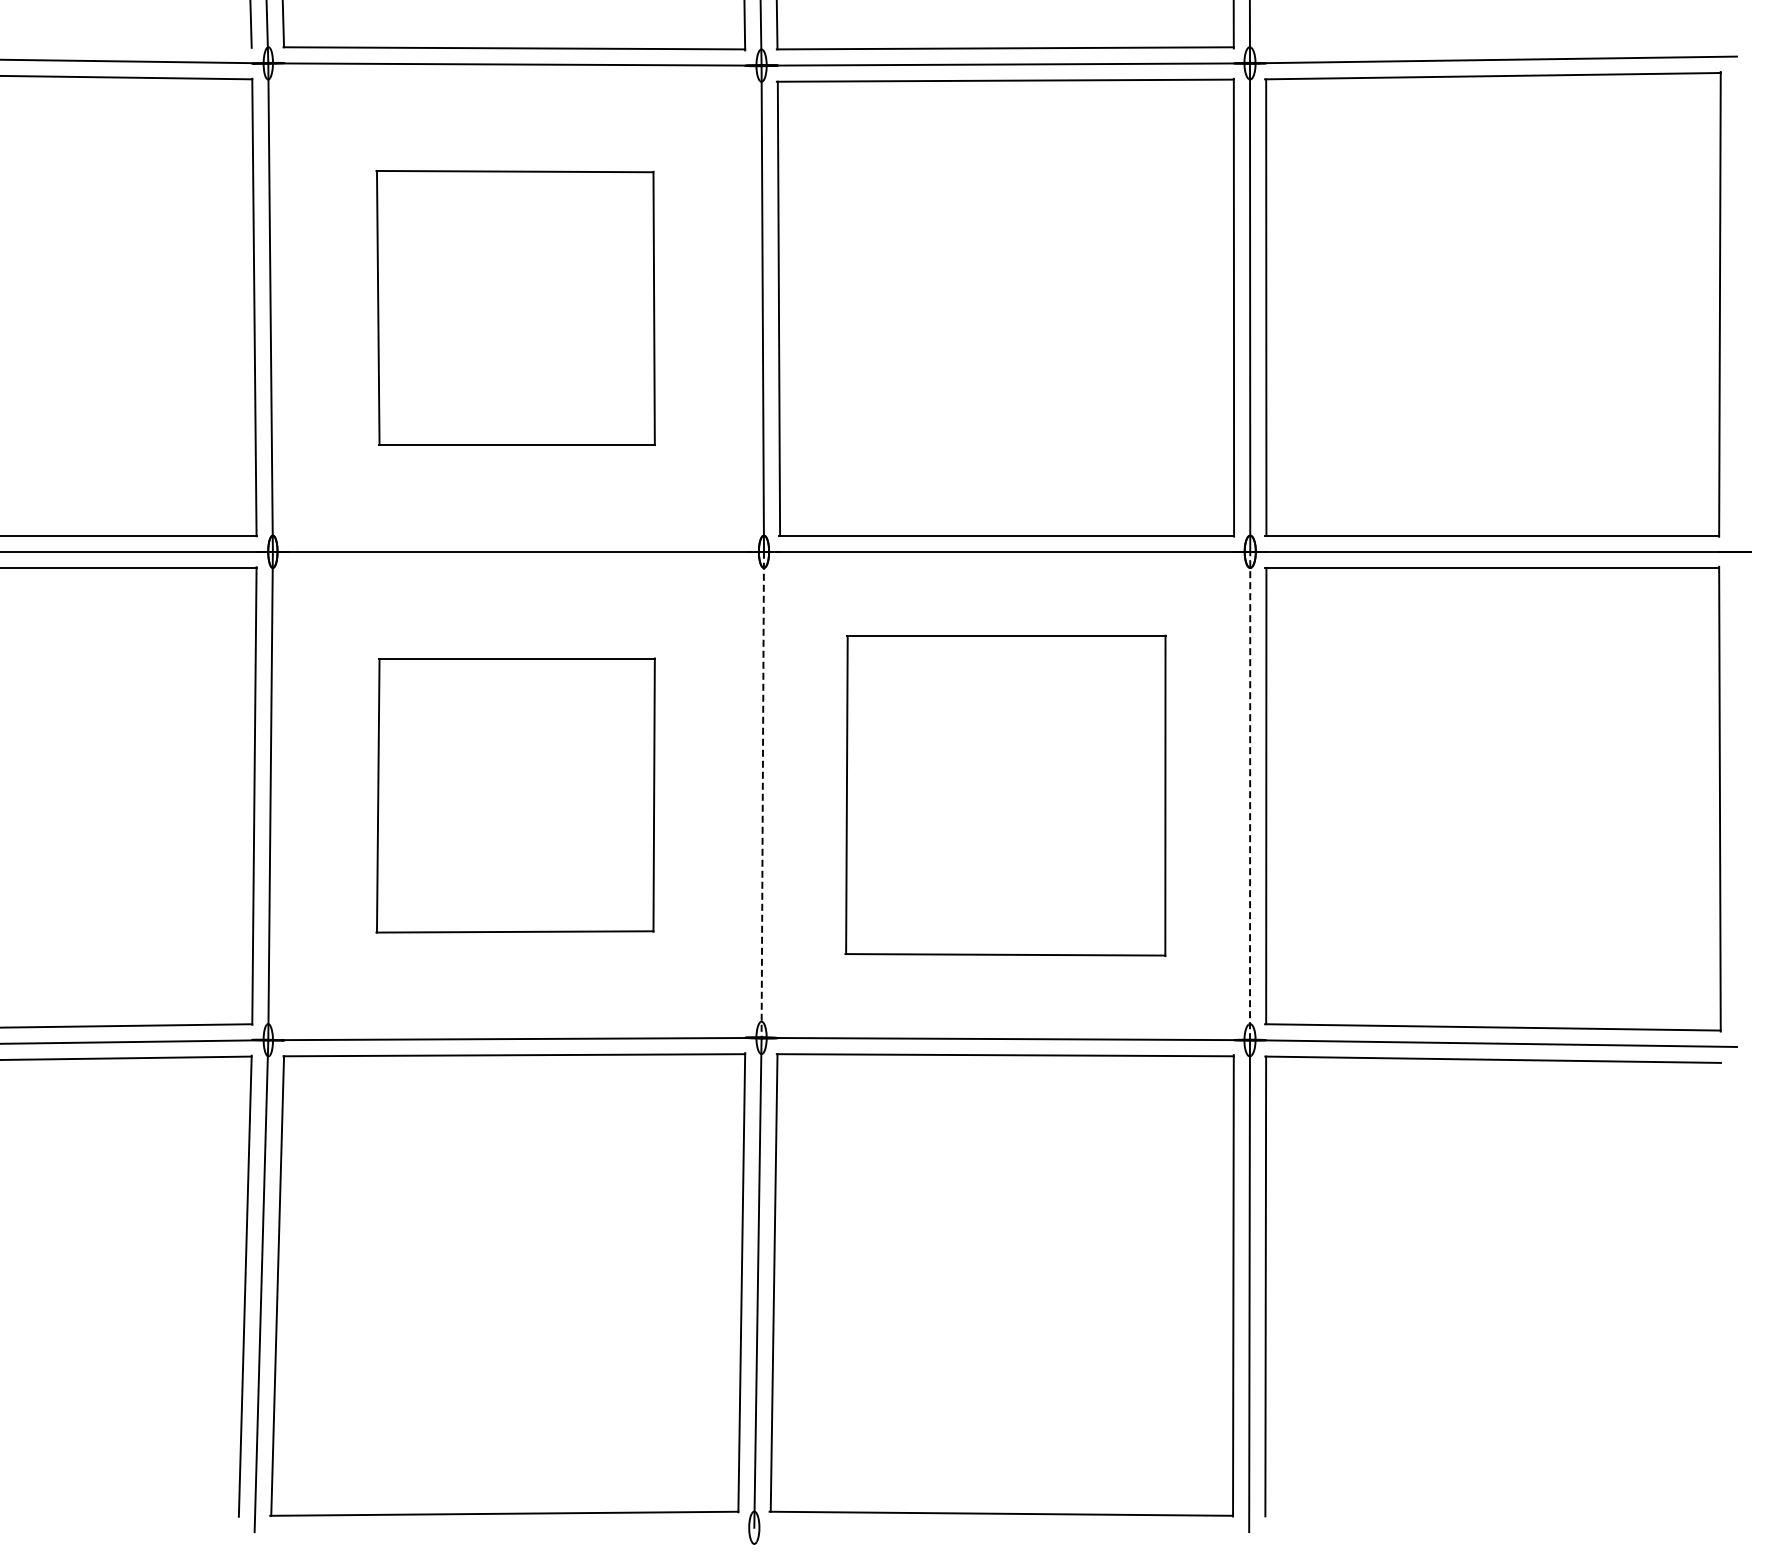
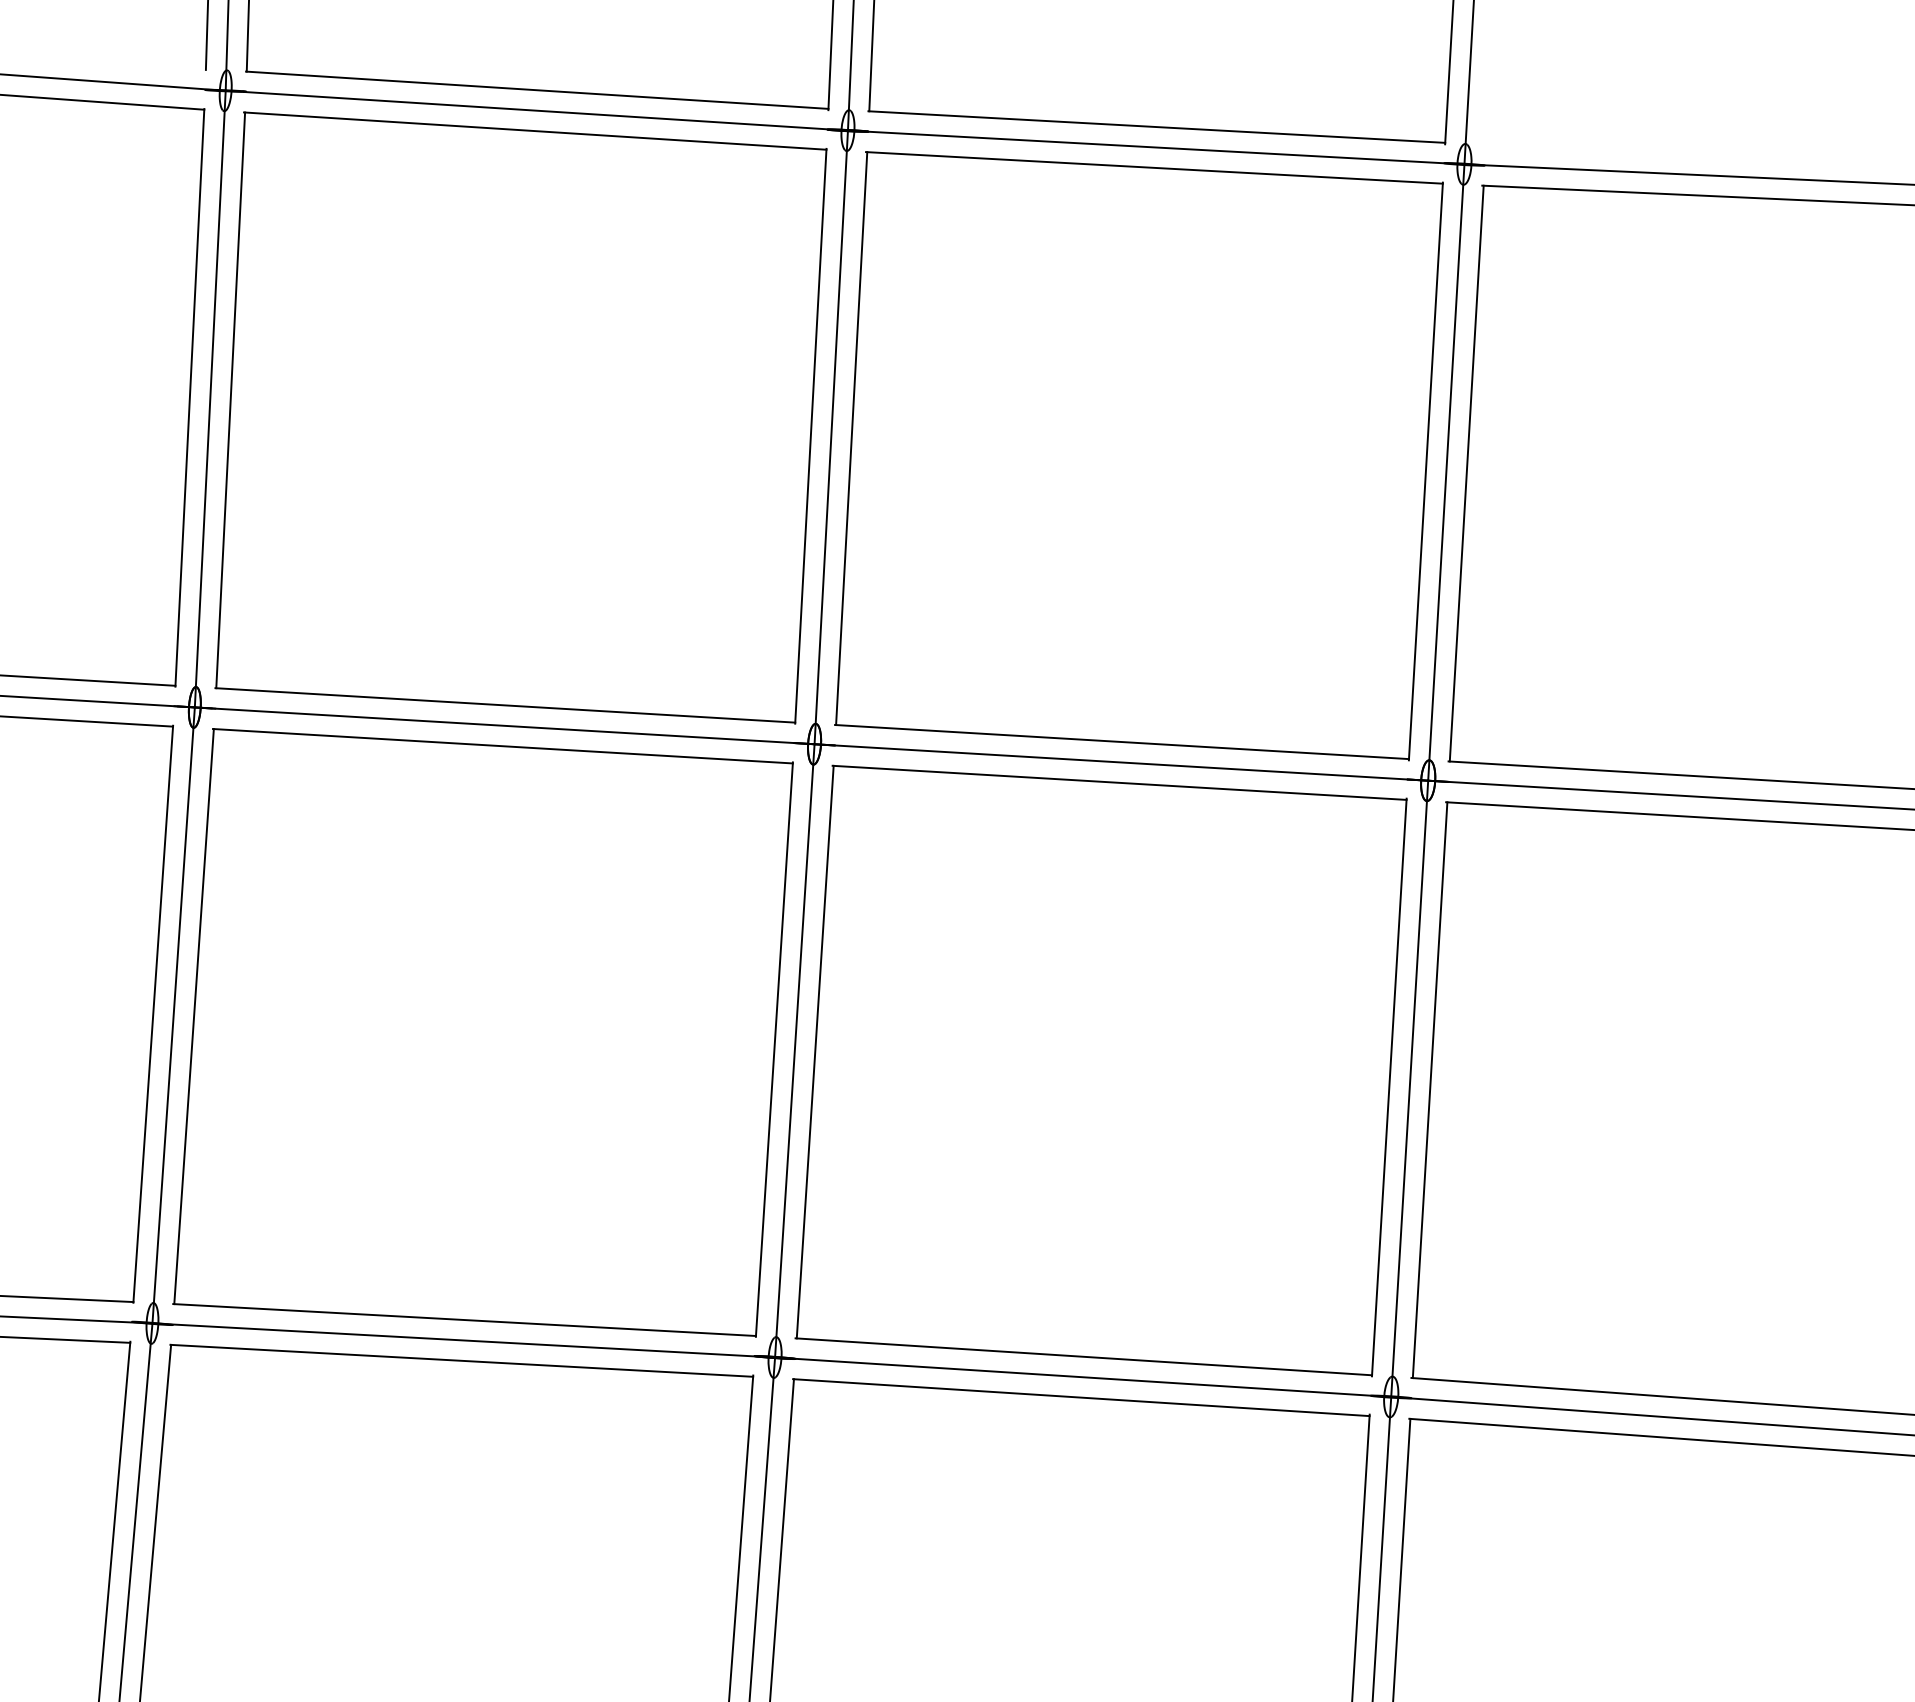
part: (515, 307) -> (519, 417), size x1.67
part: (515, 795) -> (482, 1033), size x1.67
line: (762, 795) -> (794, 1051), dashed -> solid
part: (1005, 795) -> (1101, 1069), size x1.43
line: (1250, 795) -> (1410, 1088), dashed -> solid

